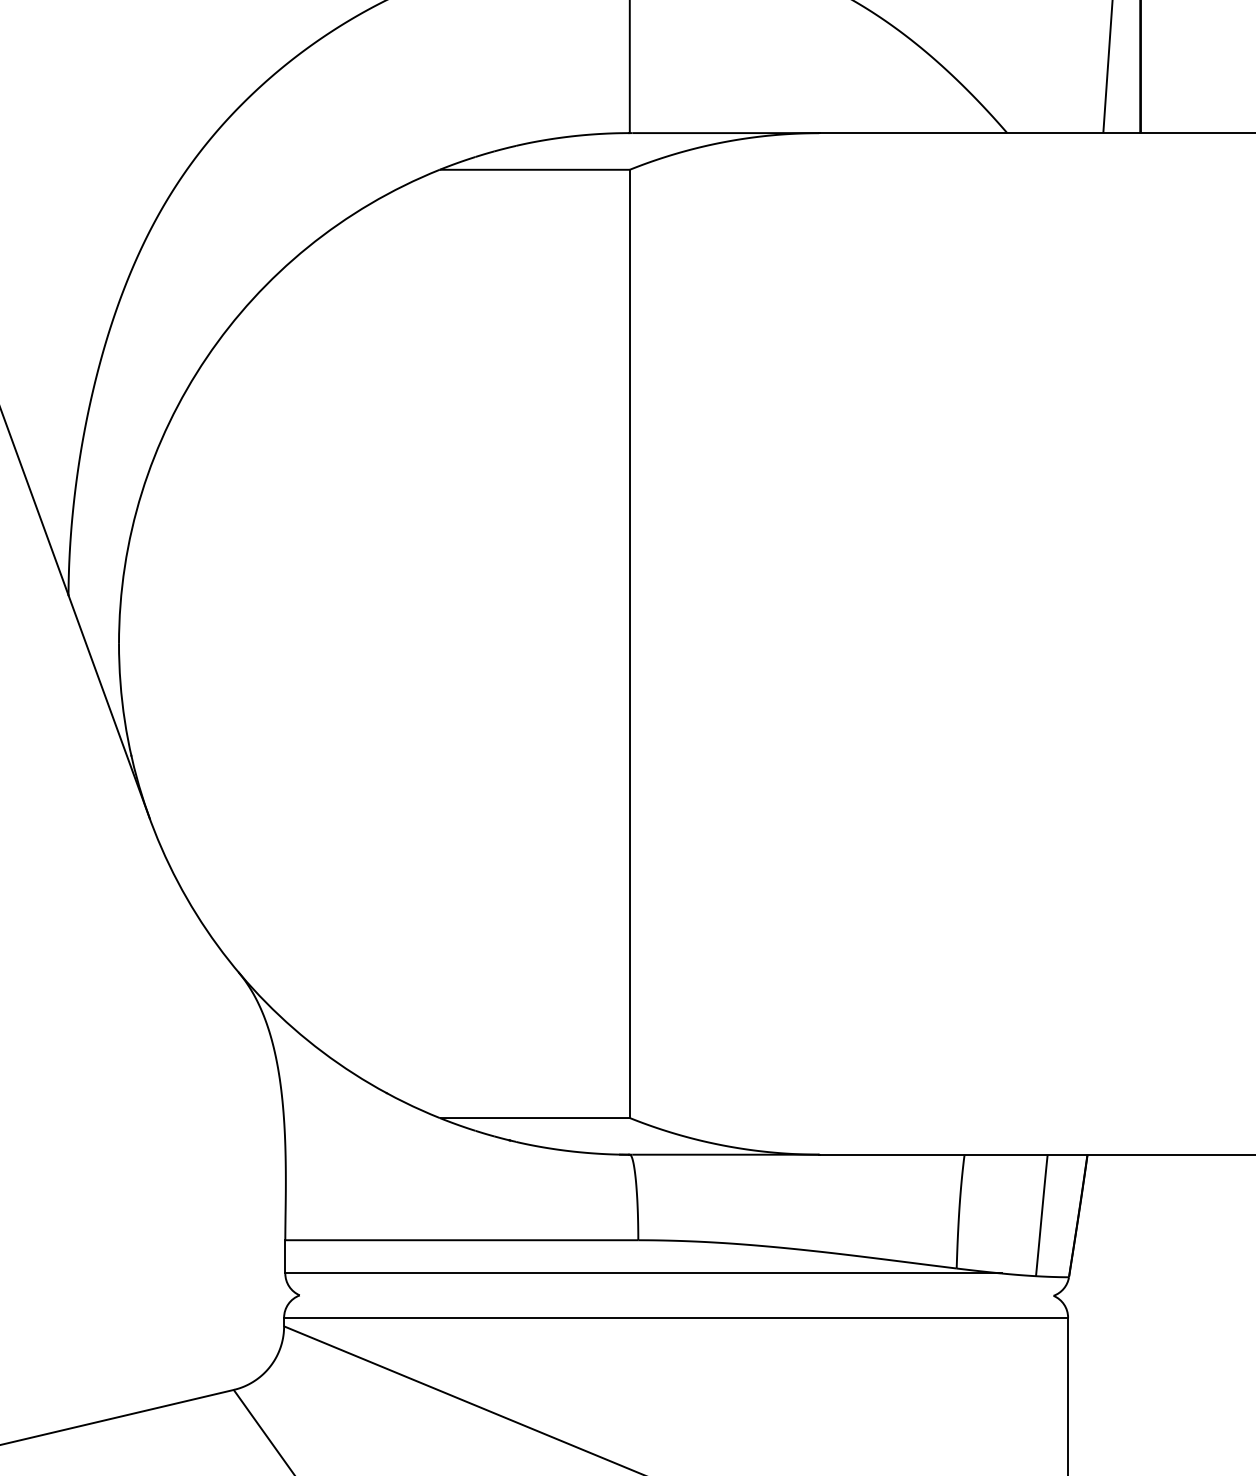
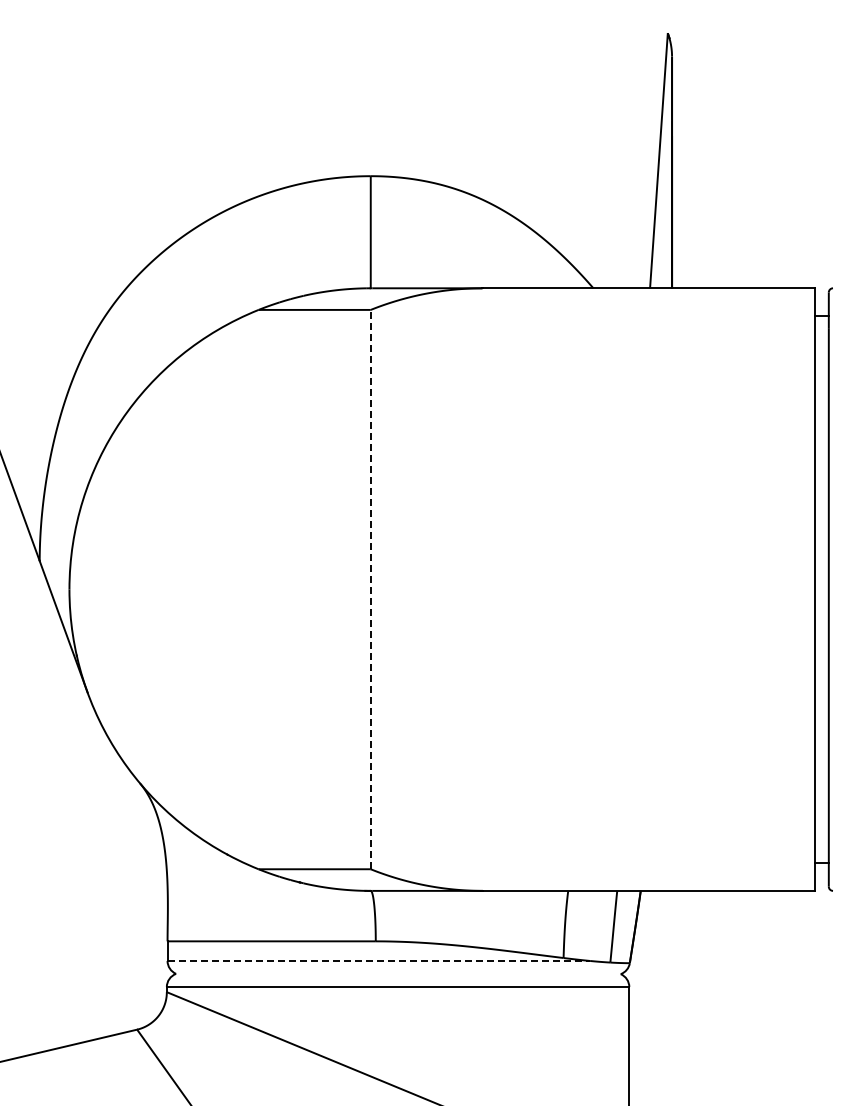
line: (629, 643) -> (370, 589), solid -> dashed
line: (644, 1272) -> (379, 960), solid -> dashed

